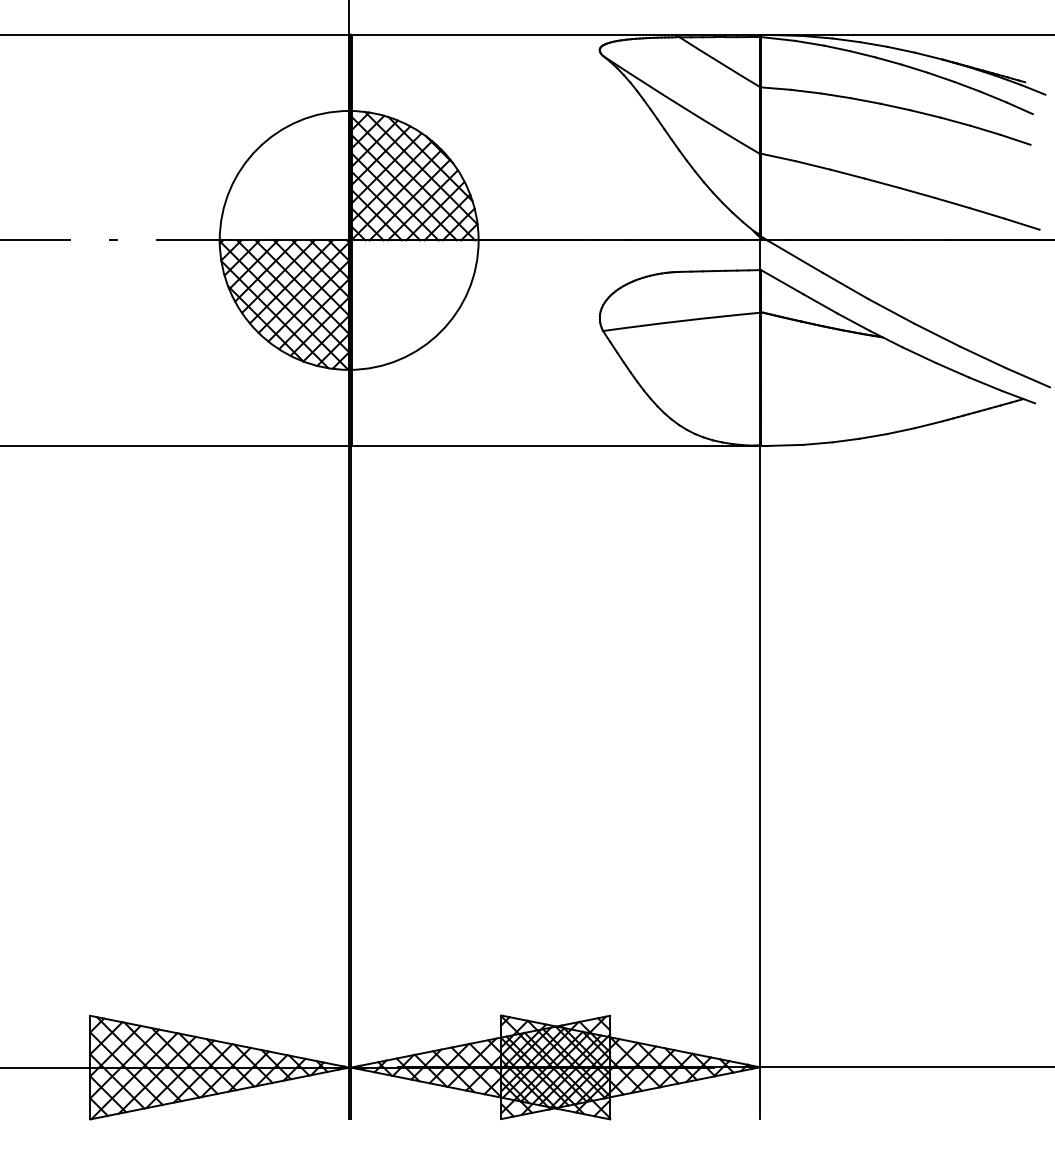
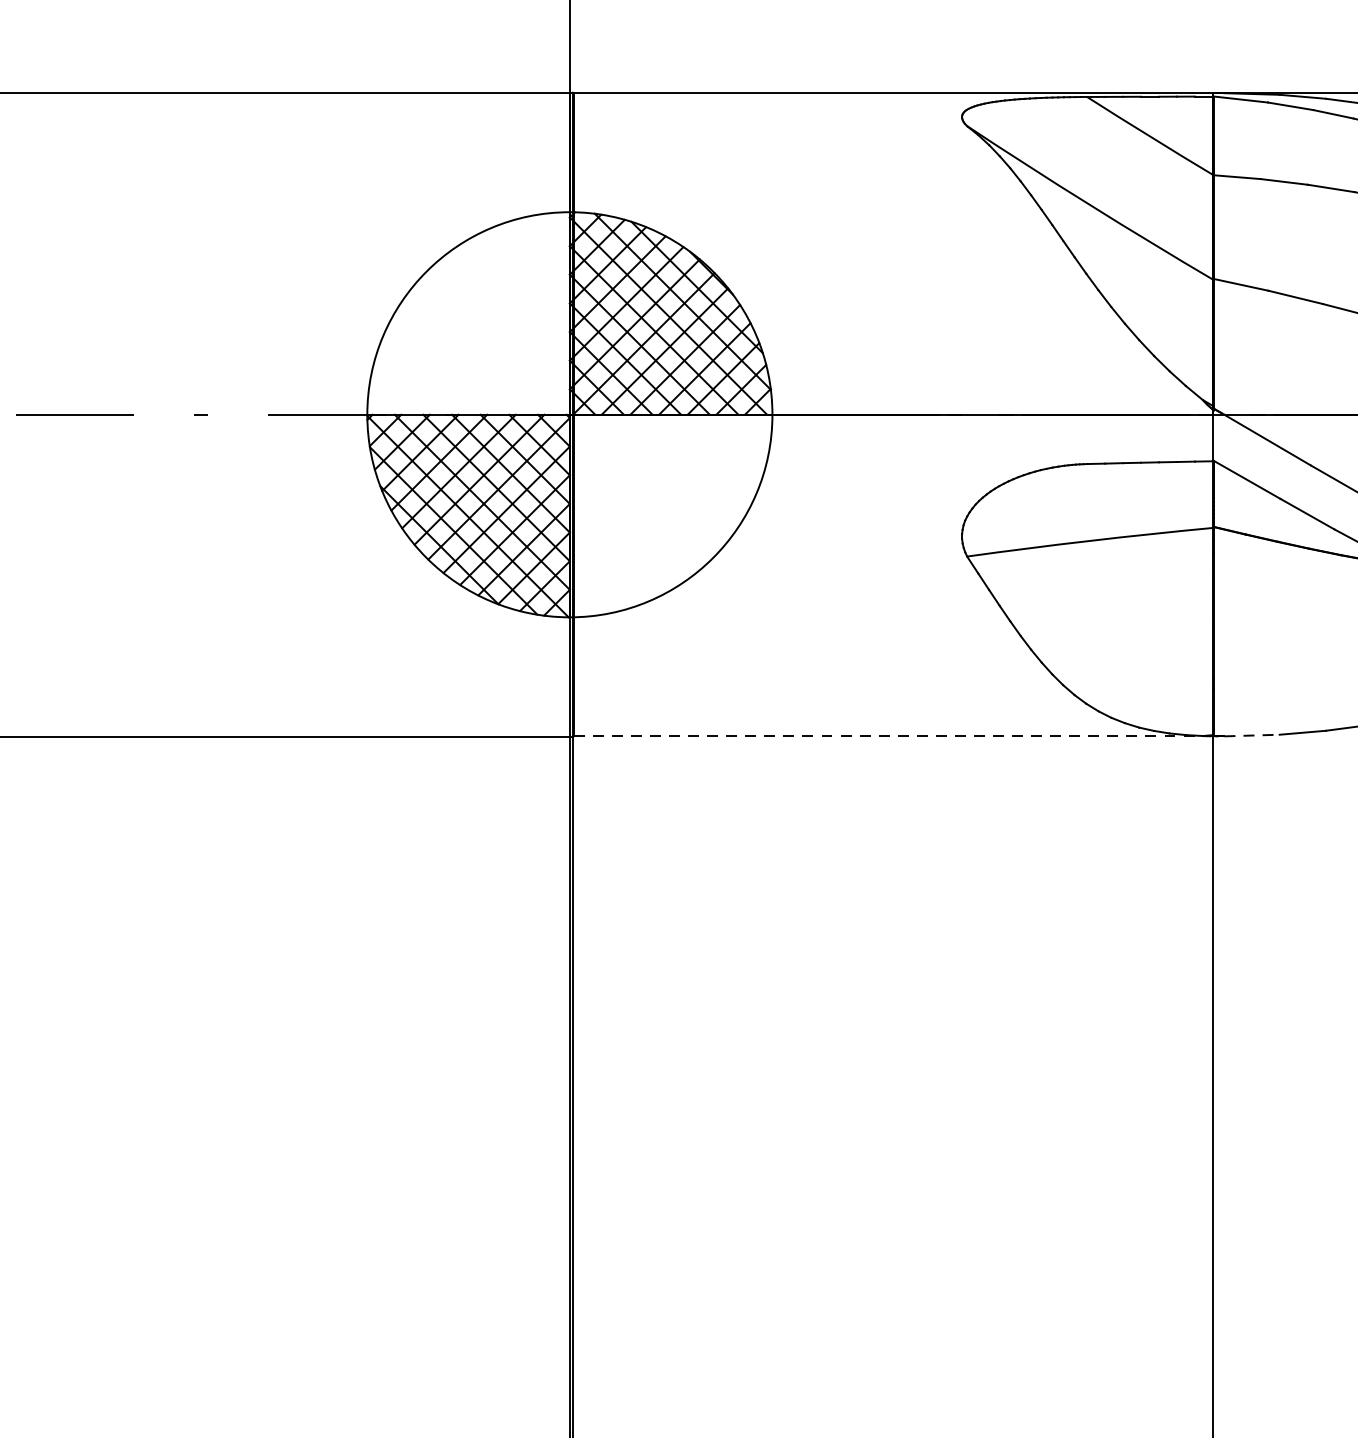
line: (556, 445) -> (894, 735), solid -> dashed
line: (785, 445) -> (1252, 735), solid -> dashed

